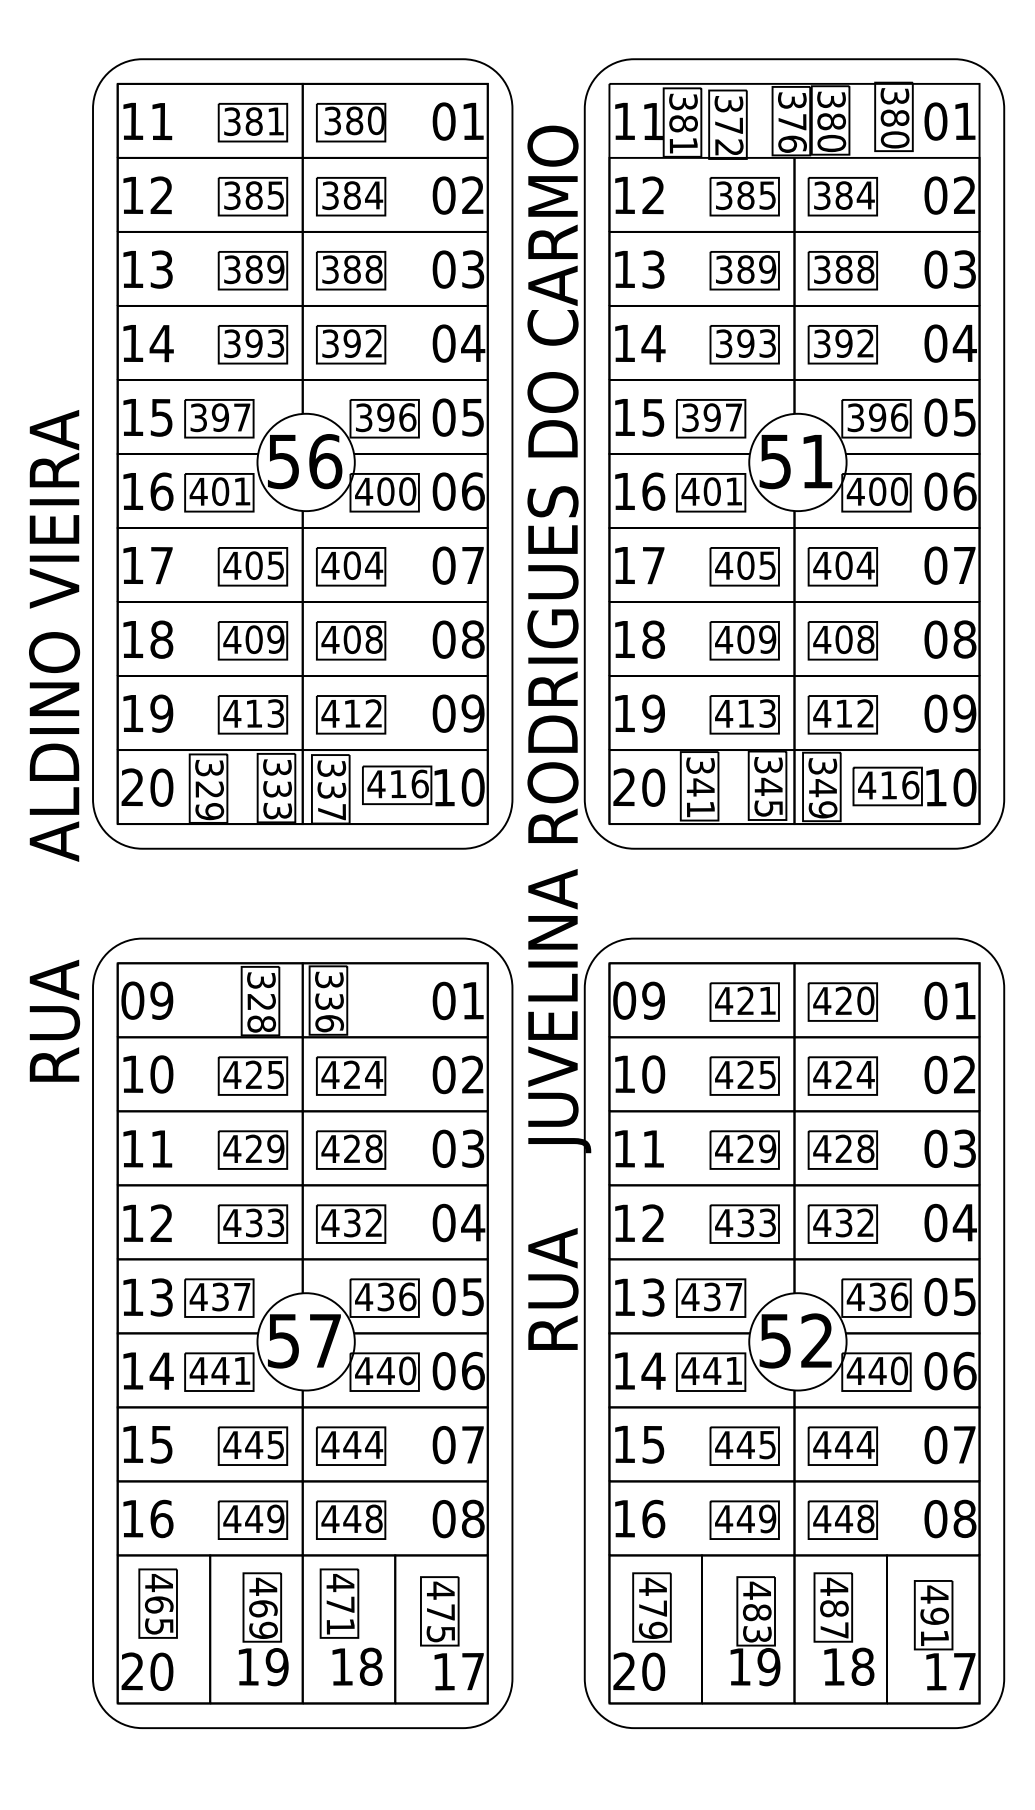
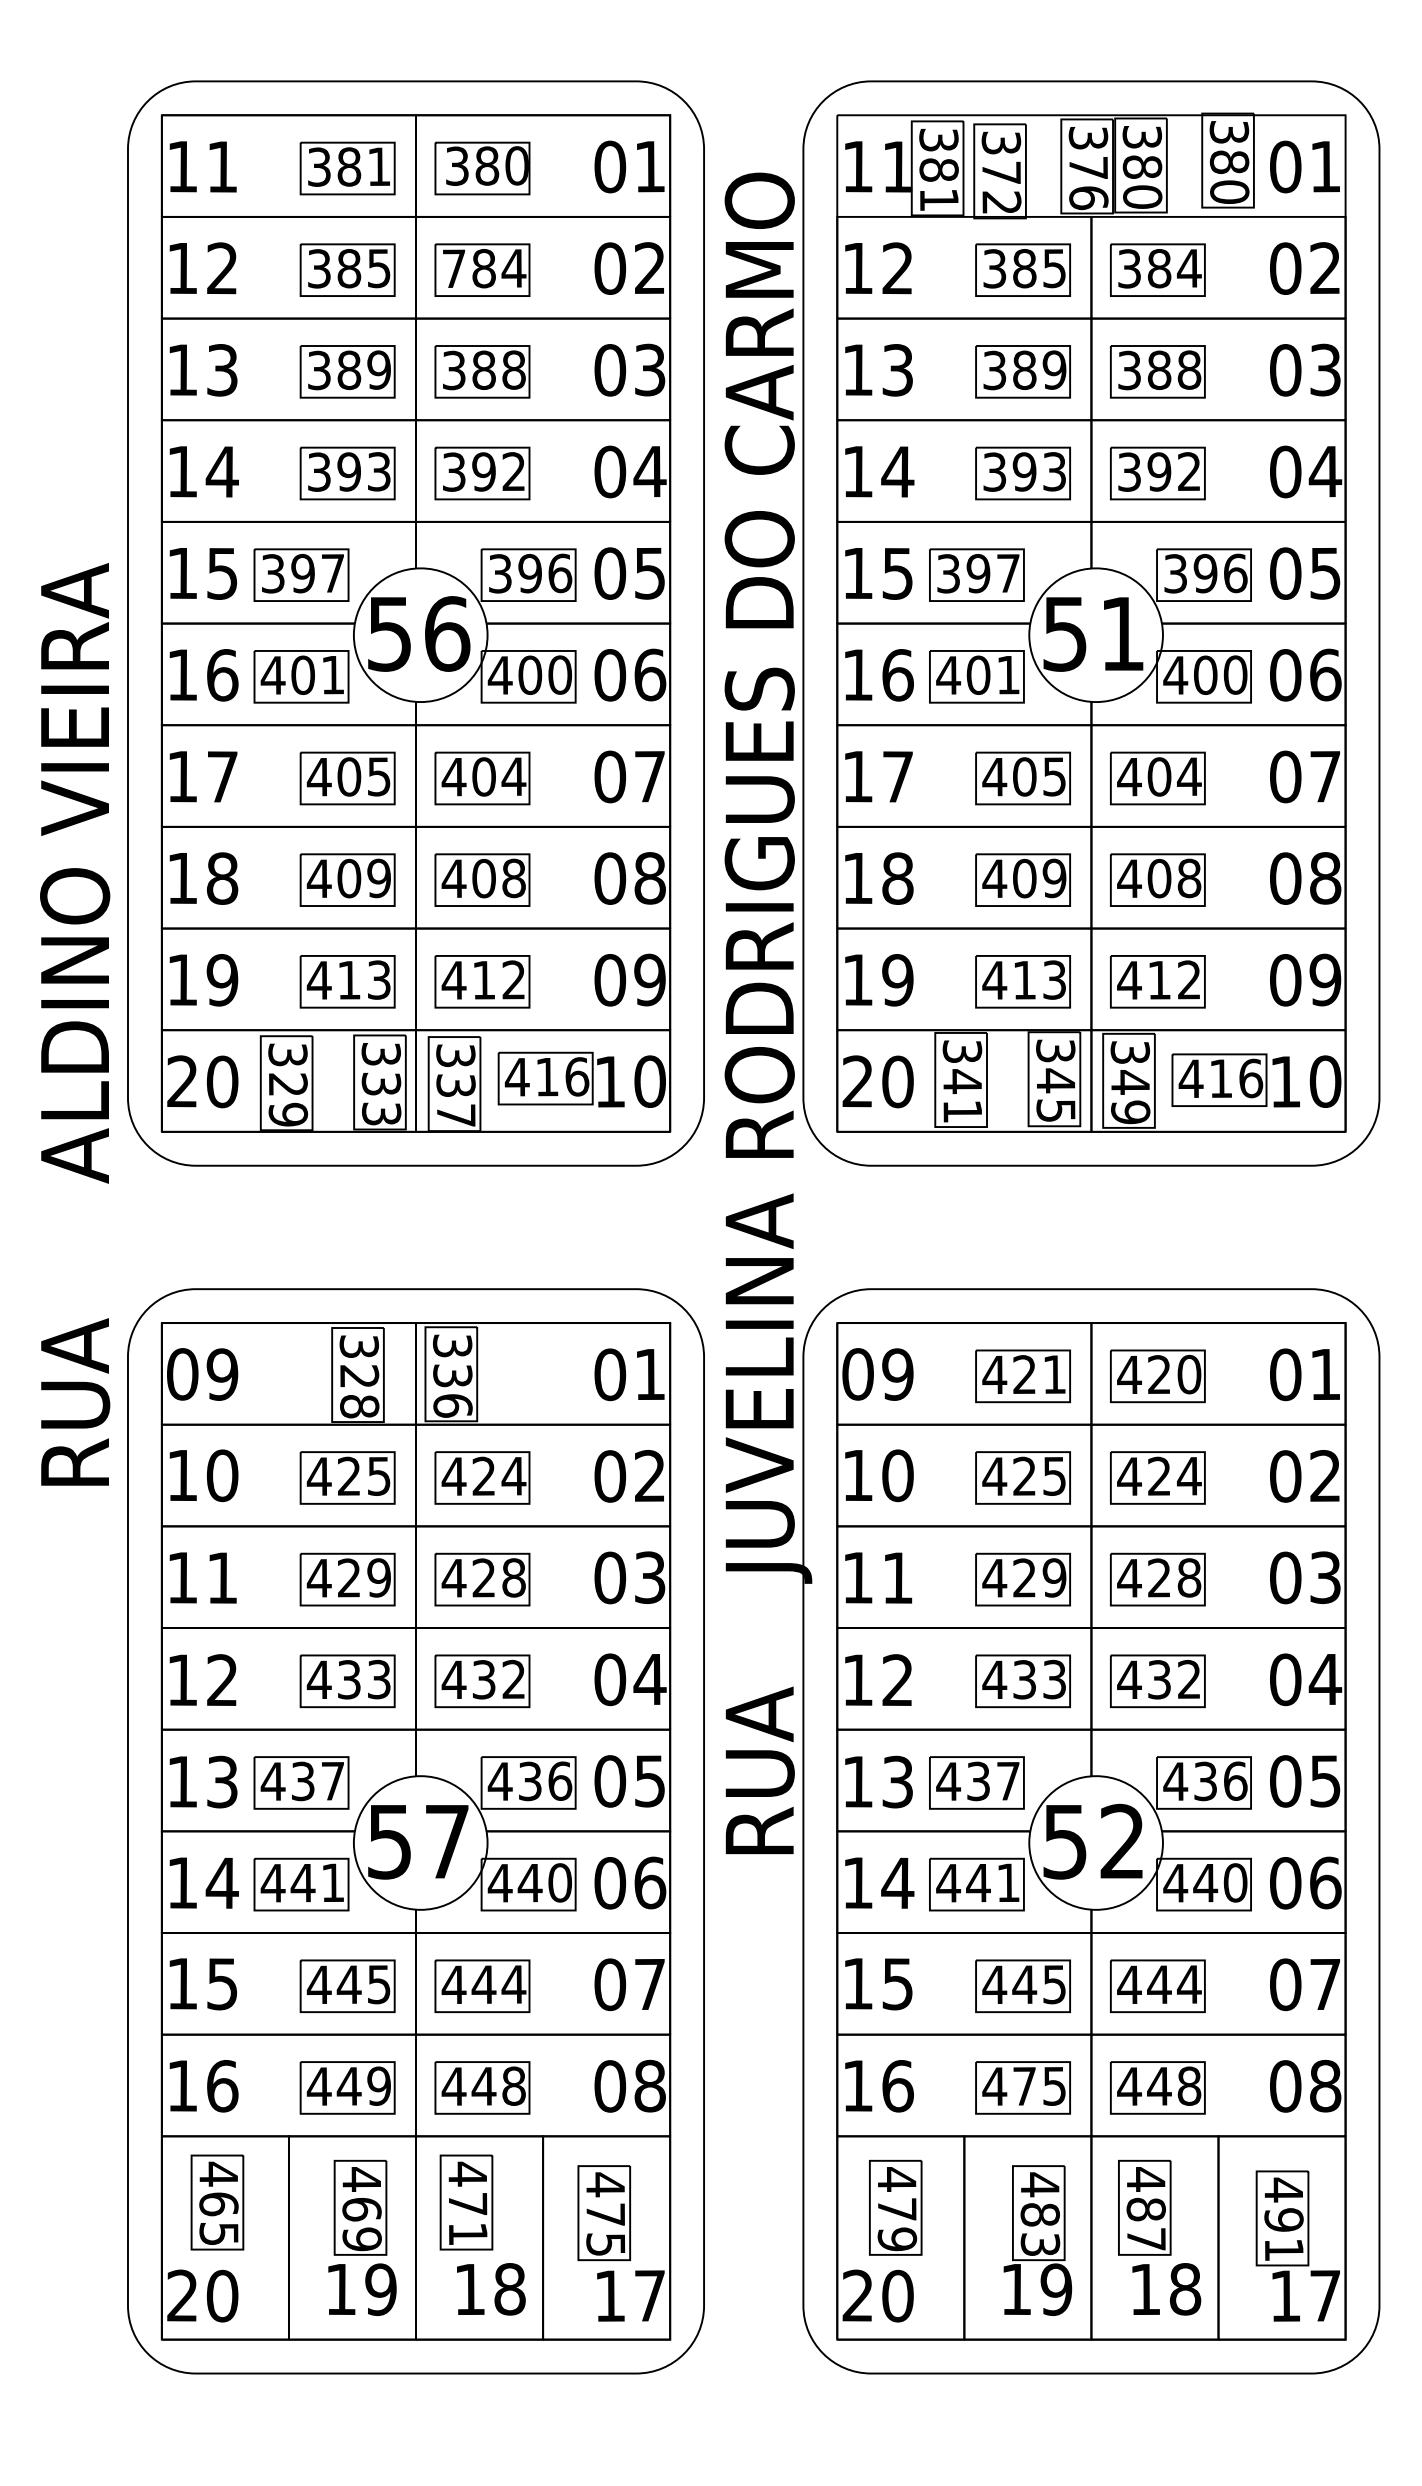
text: (330, 195) -> (454, 268), 384 -> 784
text: (756, 1518) -> (1039, 2085), 449 -> 475

